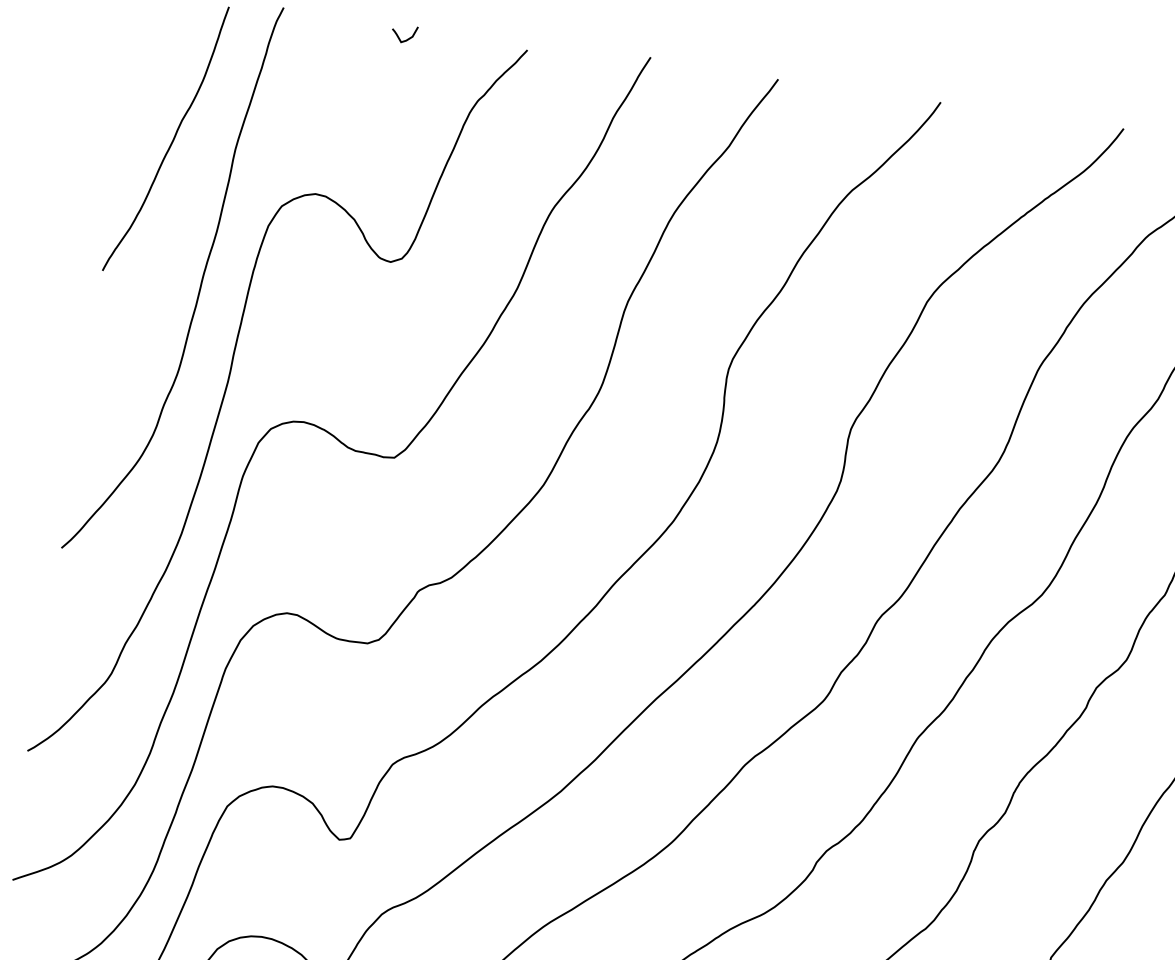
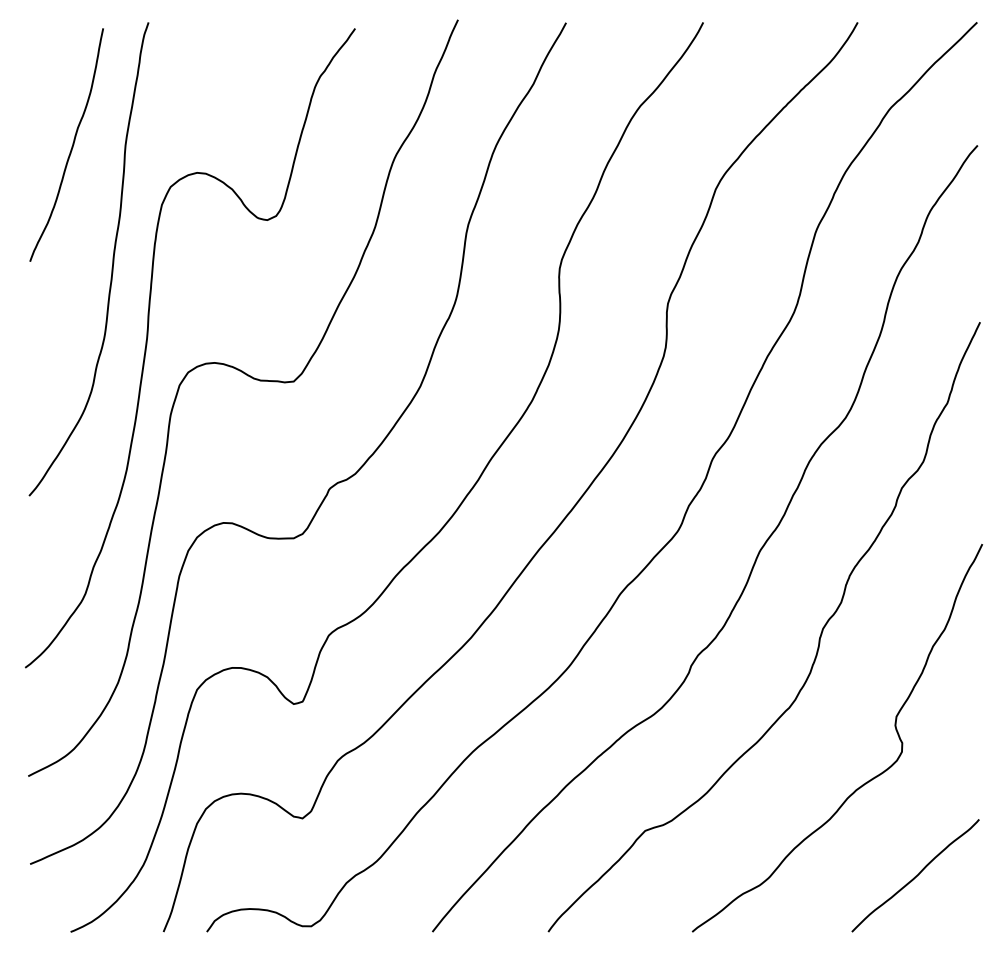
curve: (399, 36) -> (247, 32), removed

